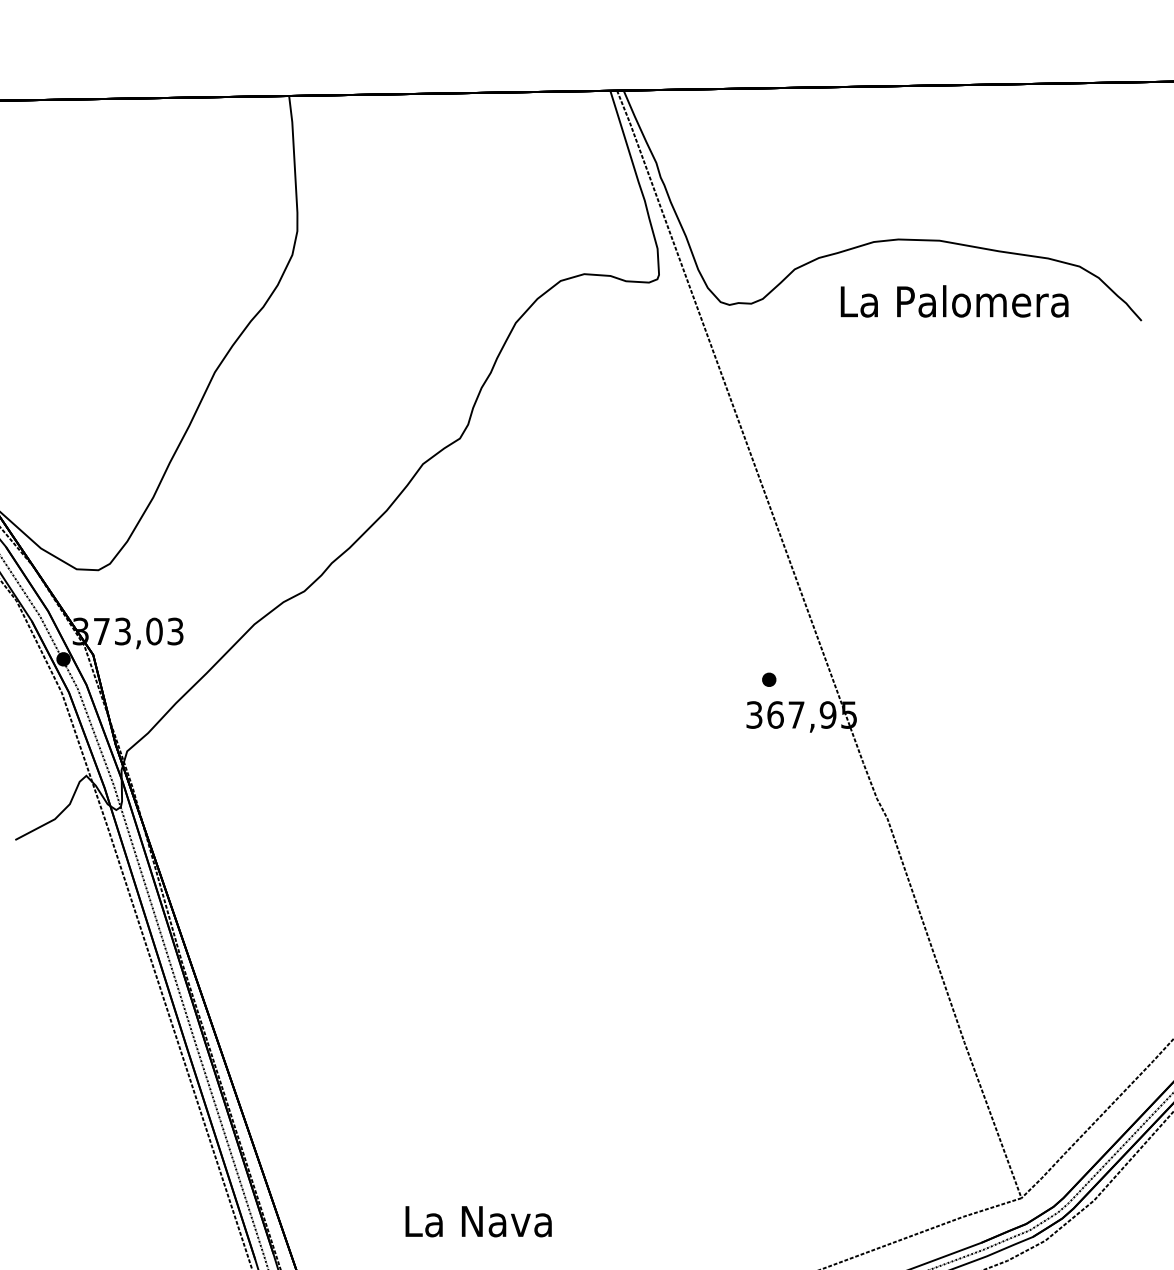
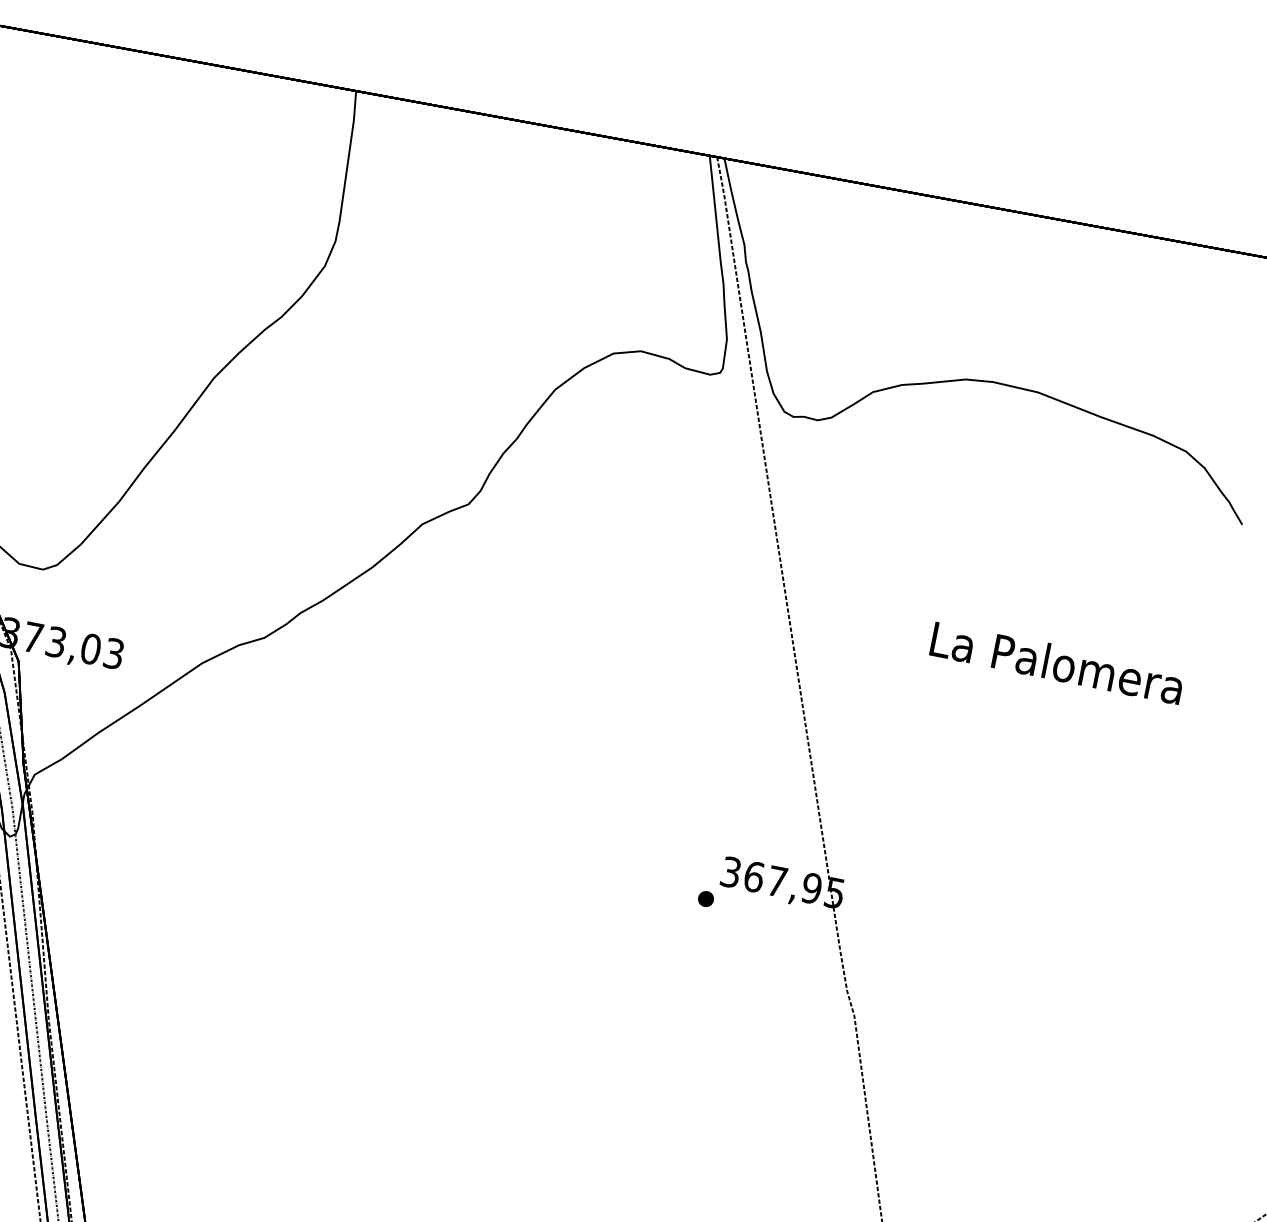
text: (954, 301) -> (1057, 663), moved
part: (769, 679) -> (706, 898), moved

